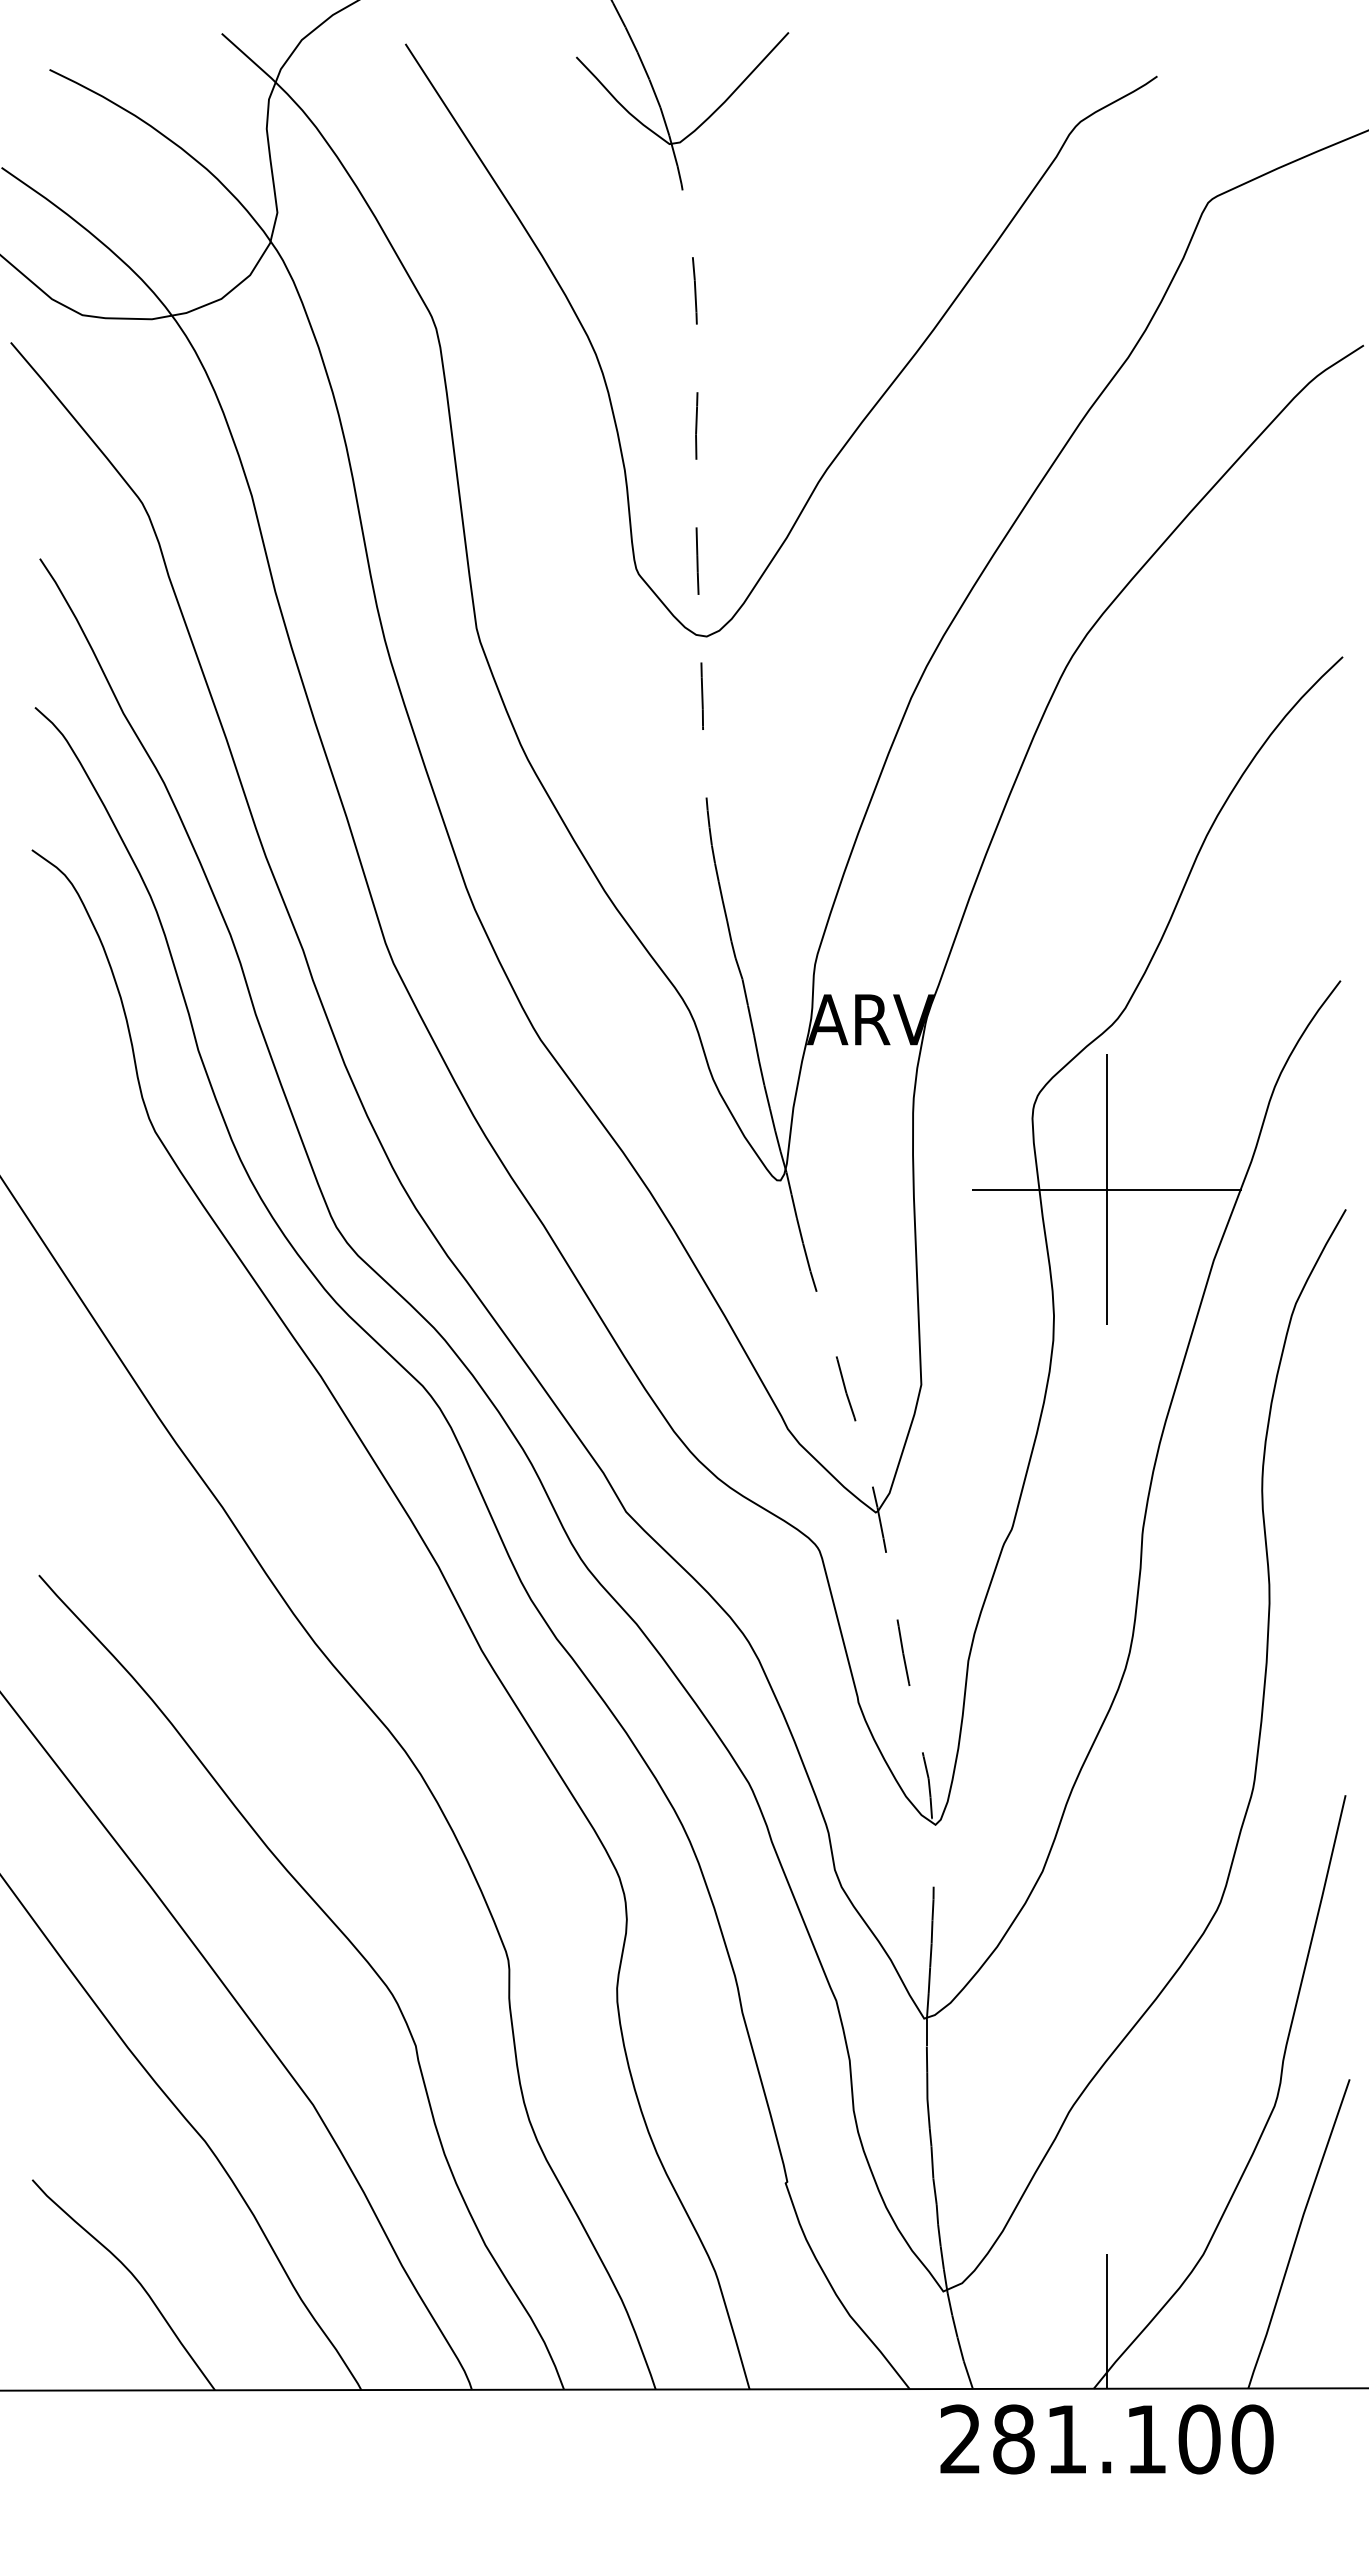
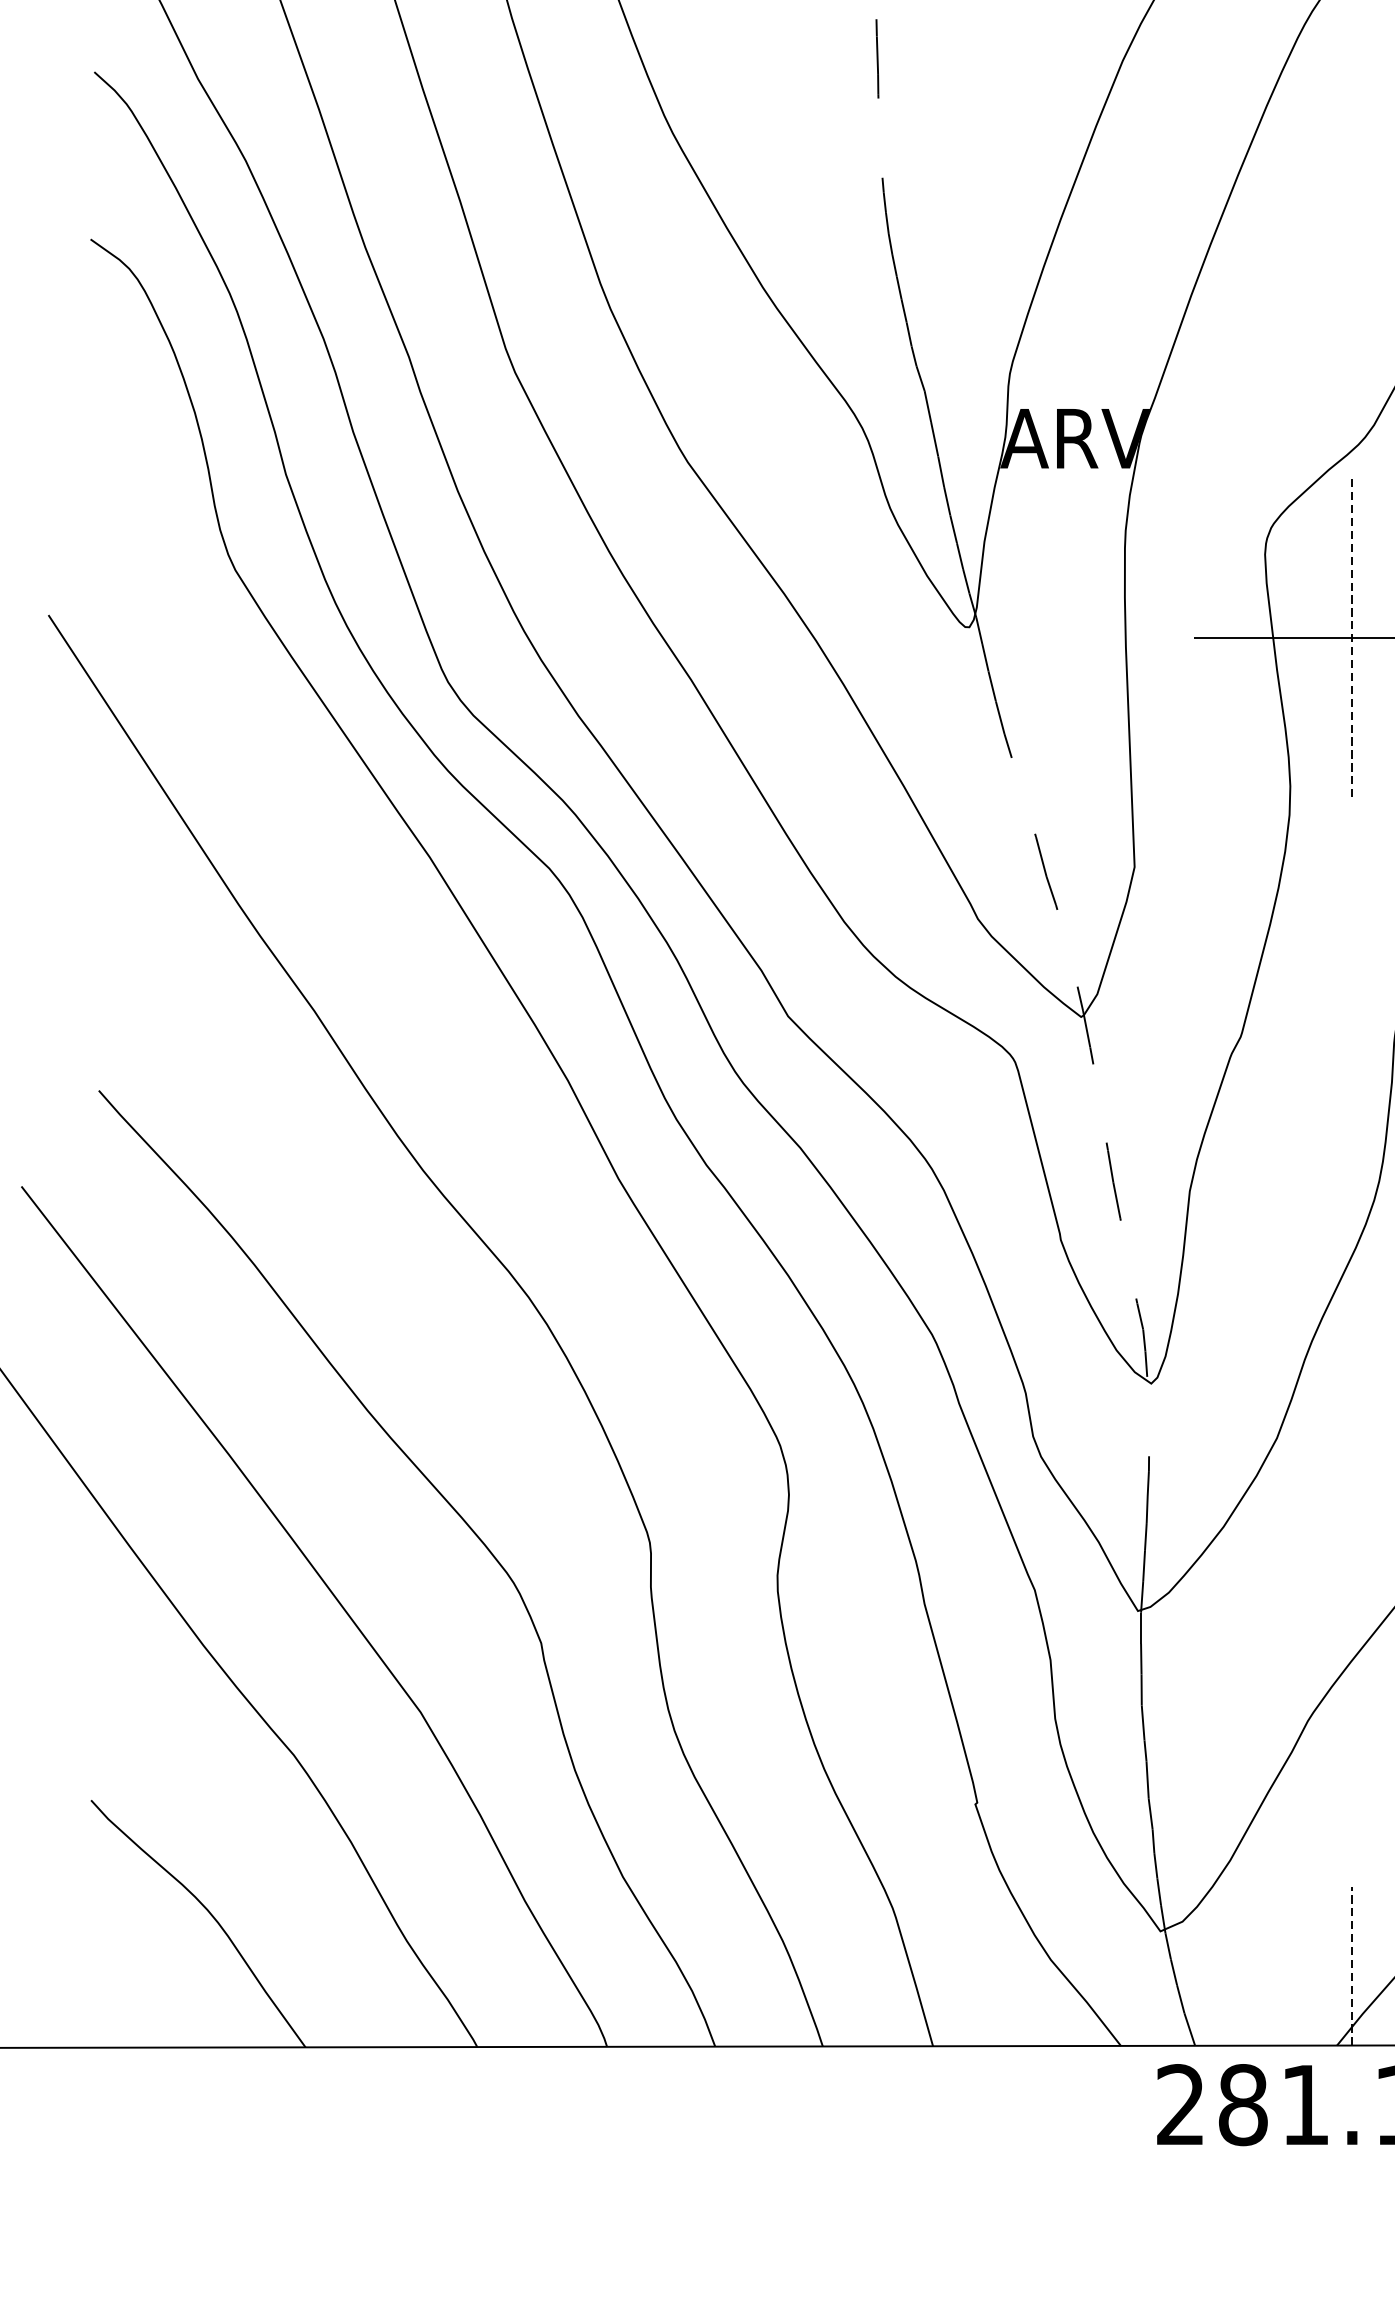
line: (1106, 1190) -> (1351, 639), solid -> dashed
line: (1106, 2321) -> (1351, 1966), solid -> dashed

